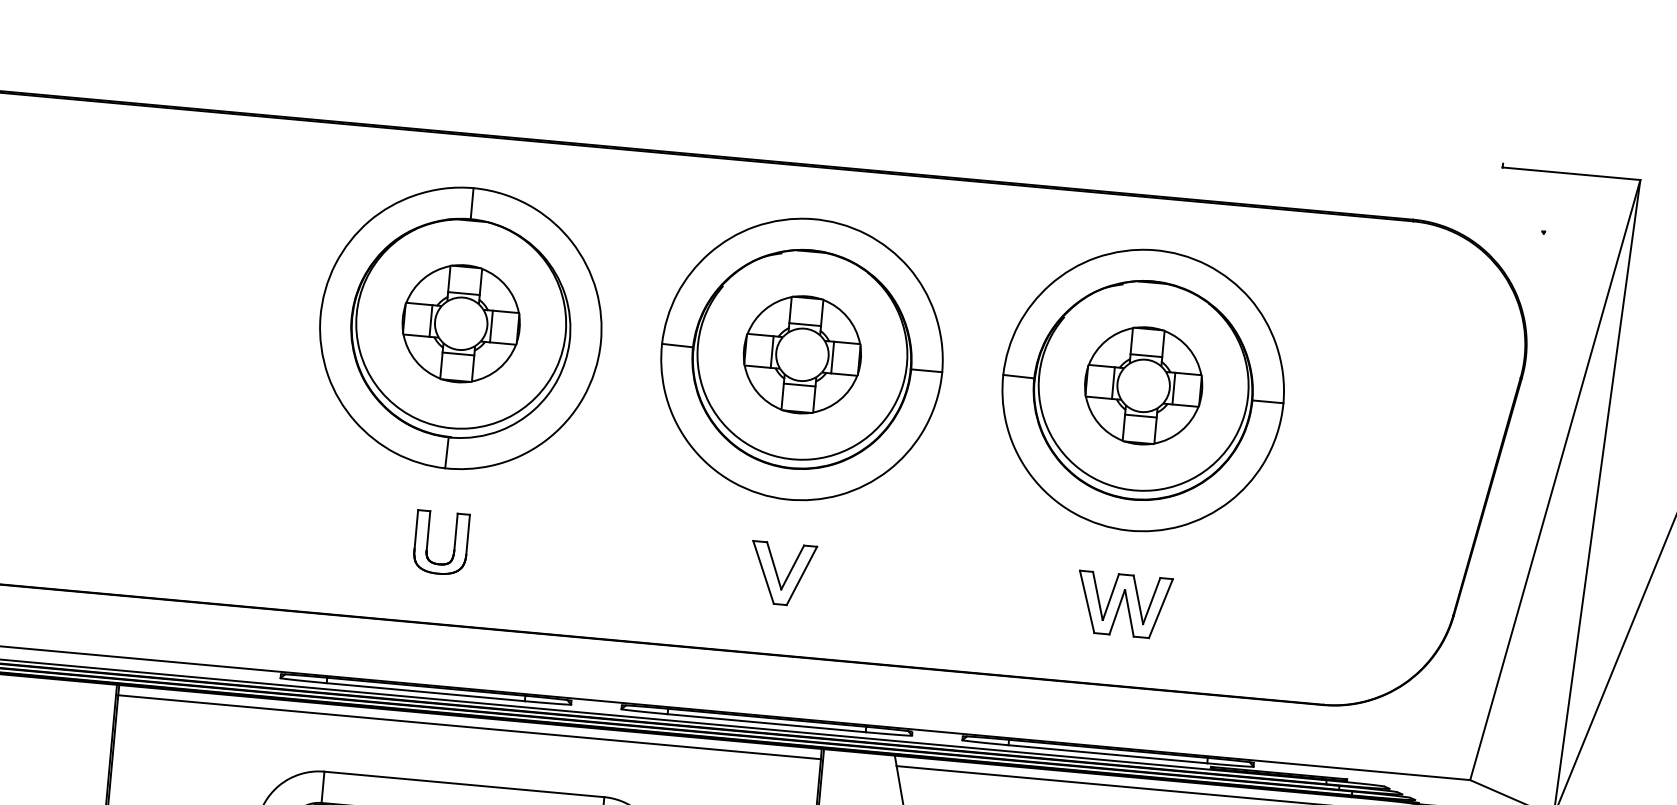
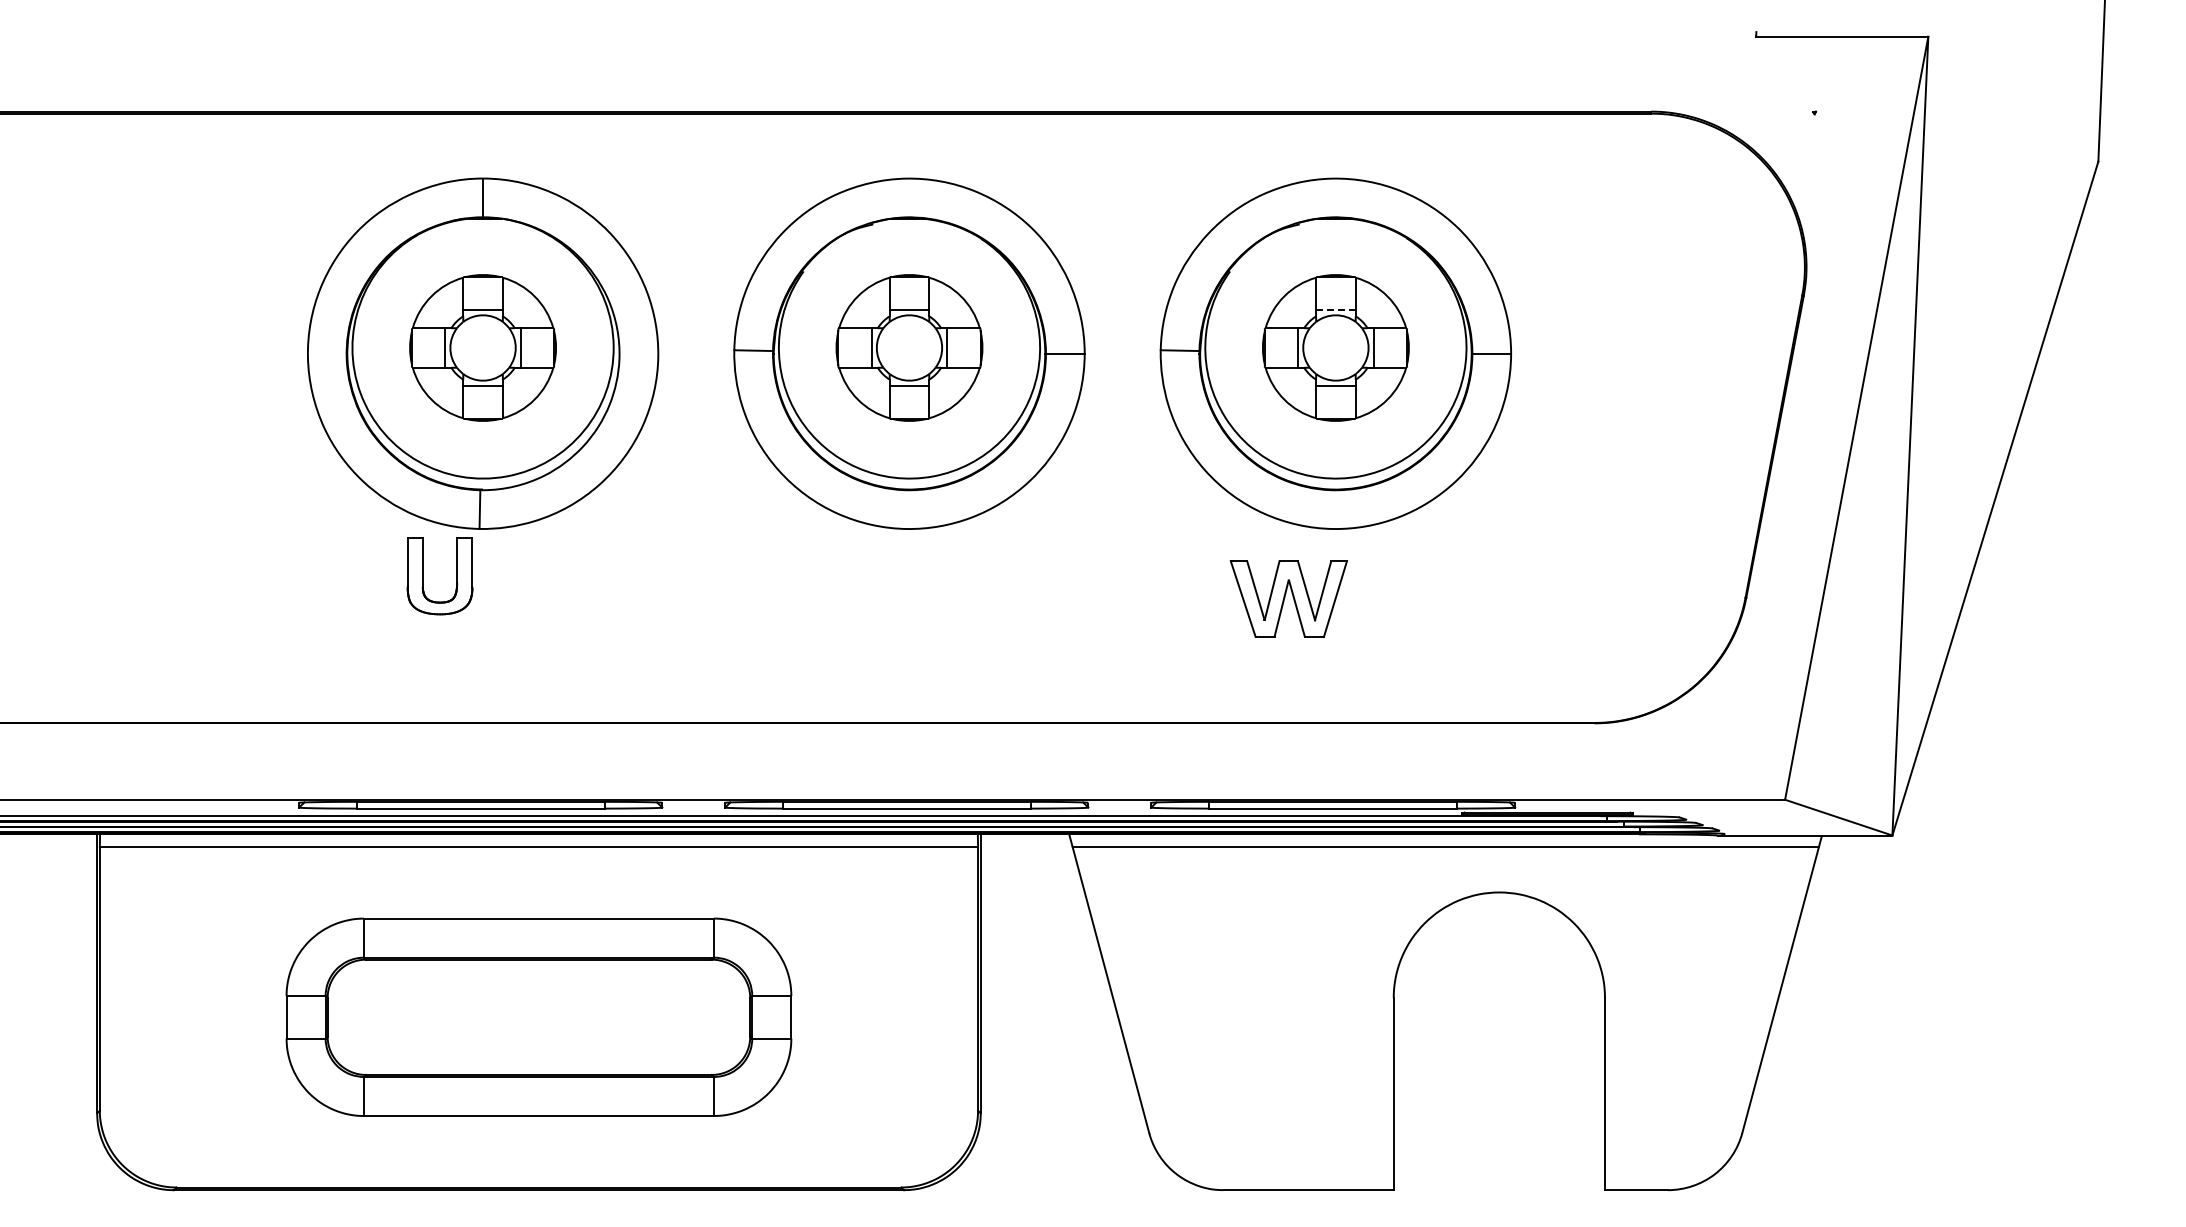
line: (1146, 355) -> (1335, 310), solid -> dashed
part: (427, 542) -> (423, 576), moved
part: (777, 574) -> (903, 622), removed
part: (1123, 604) -> (1288, 598), moved

